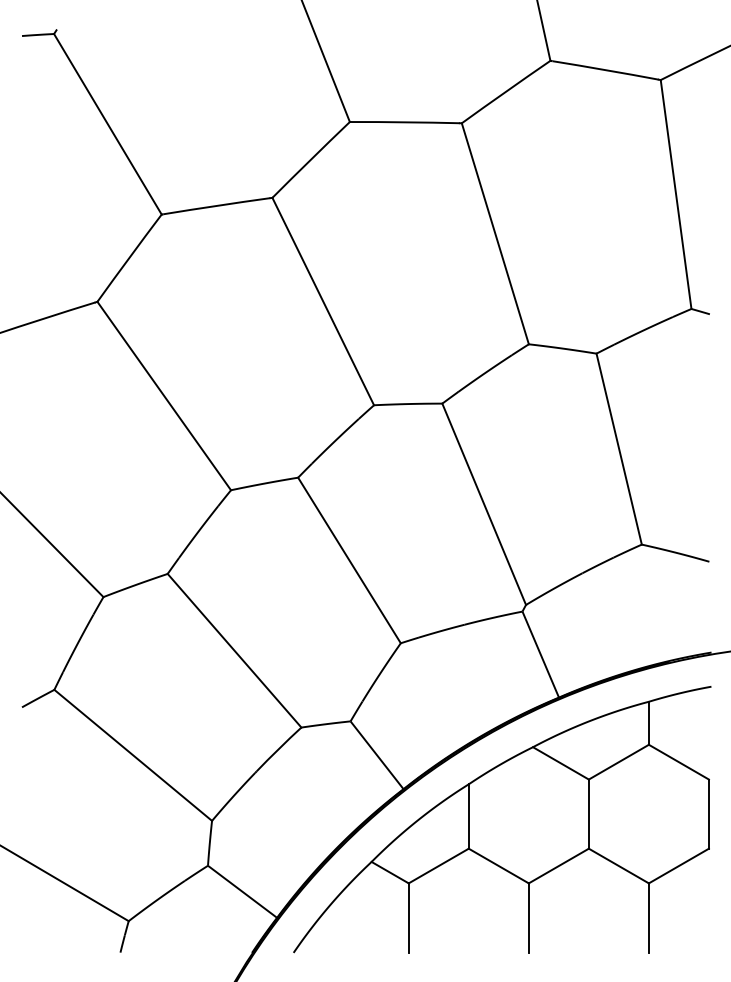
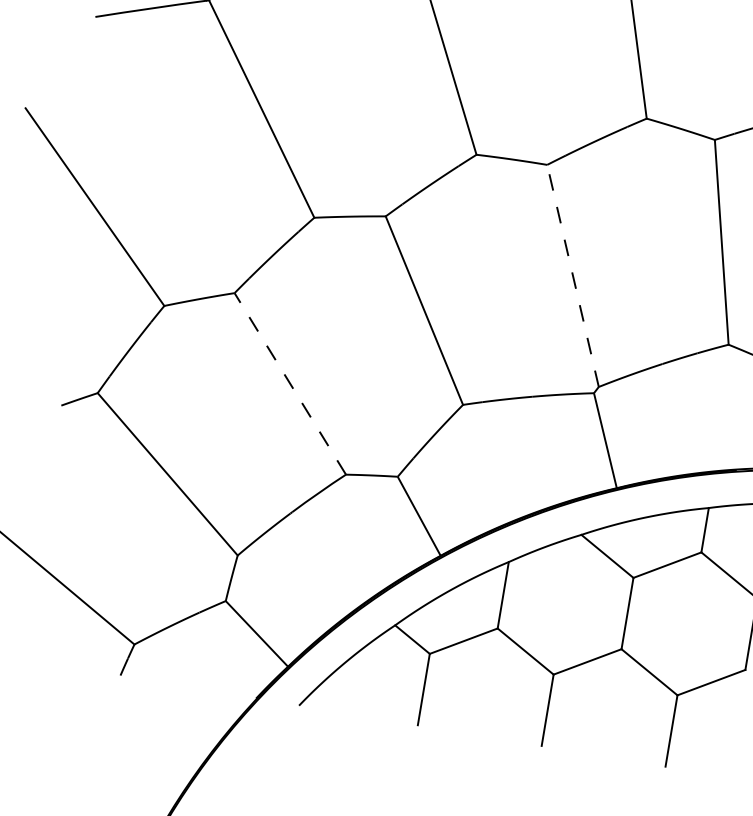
line: (483, 503) -> (572, 275), solid -> dashed
line: (234, 650) -> (290, 383), solid -> dashed

